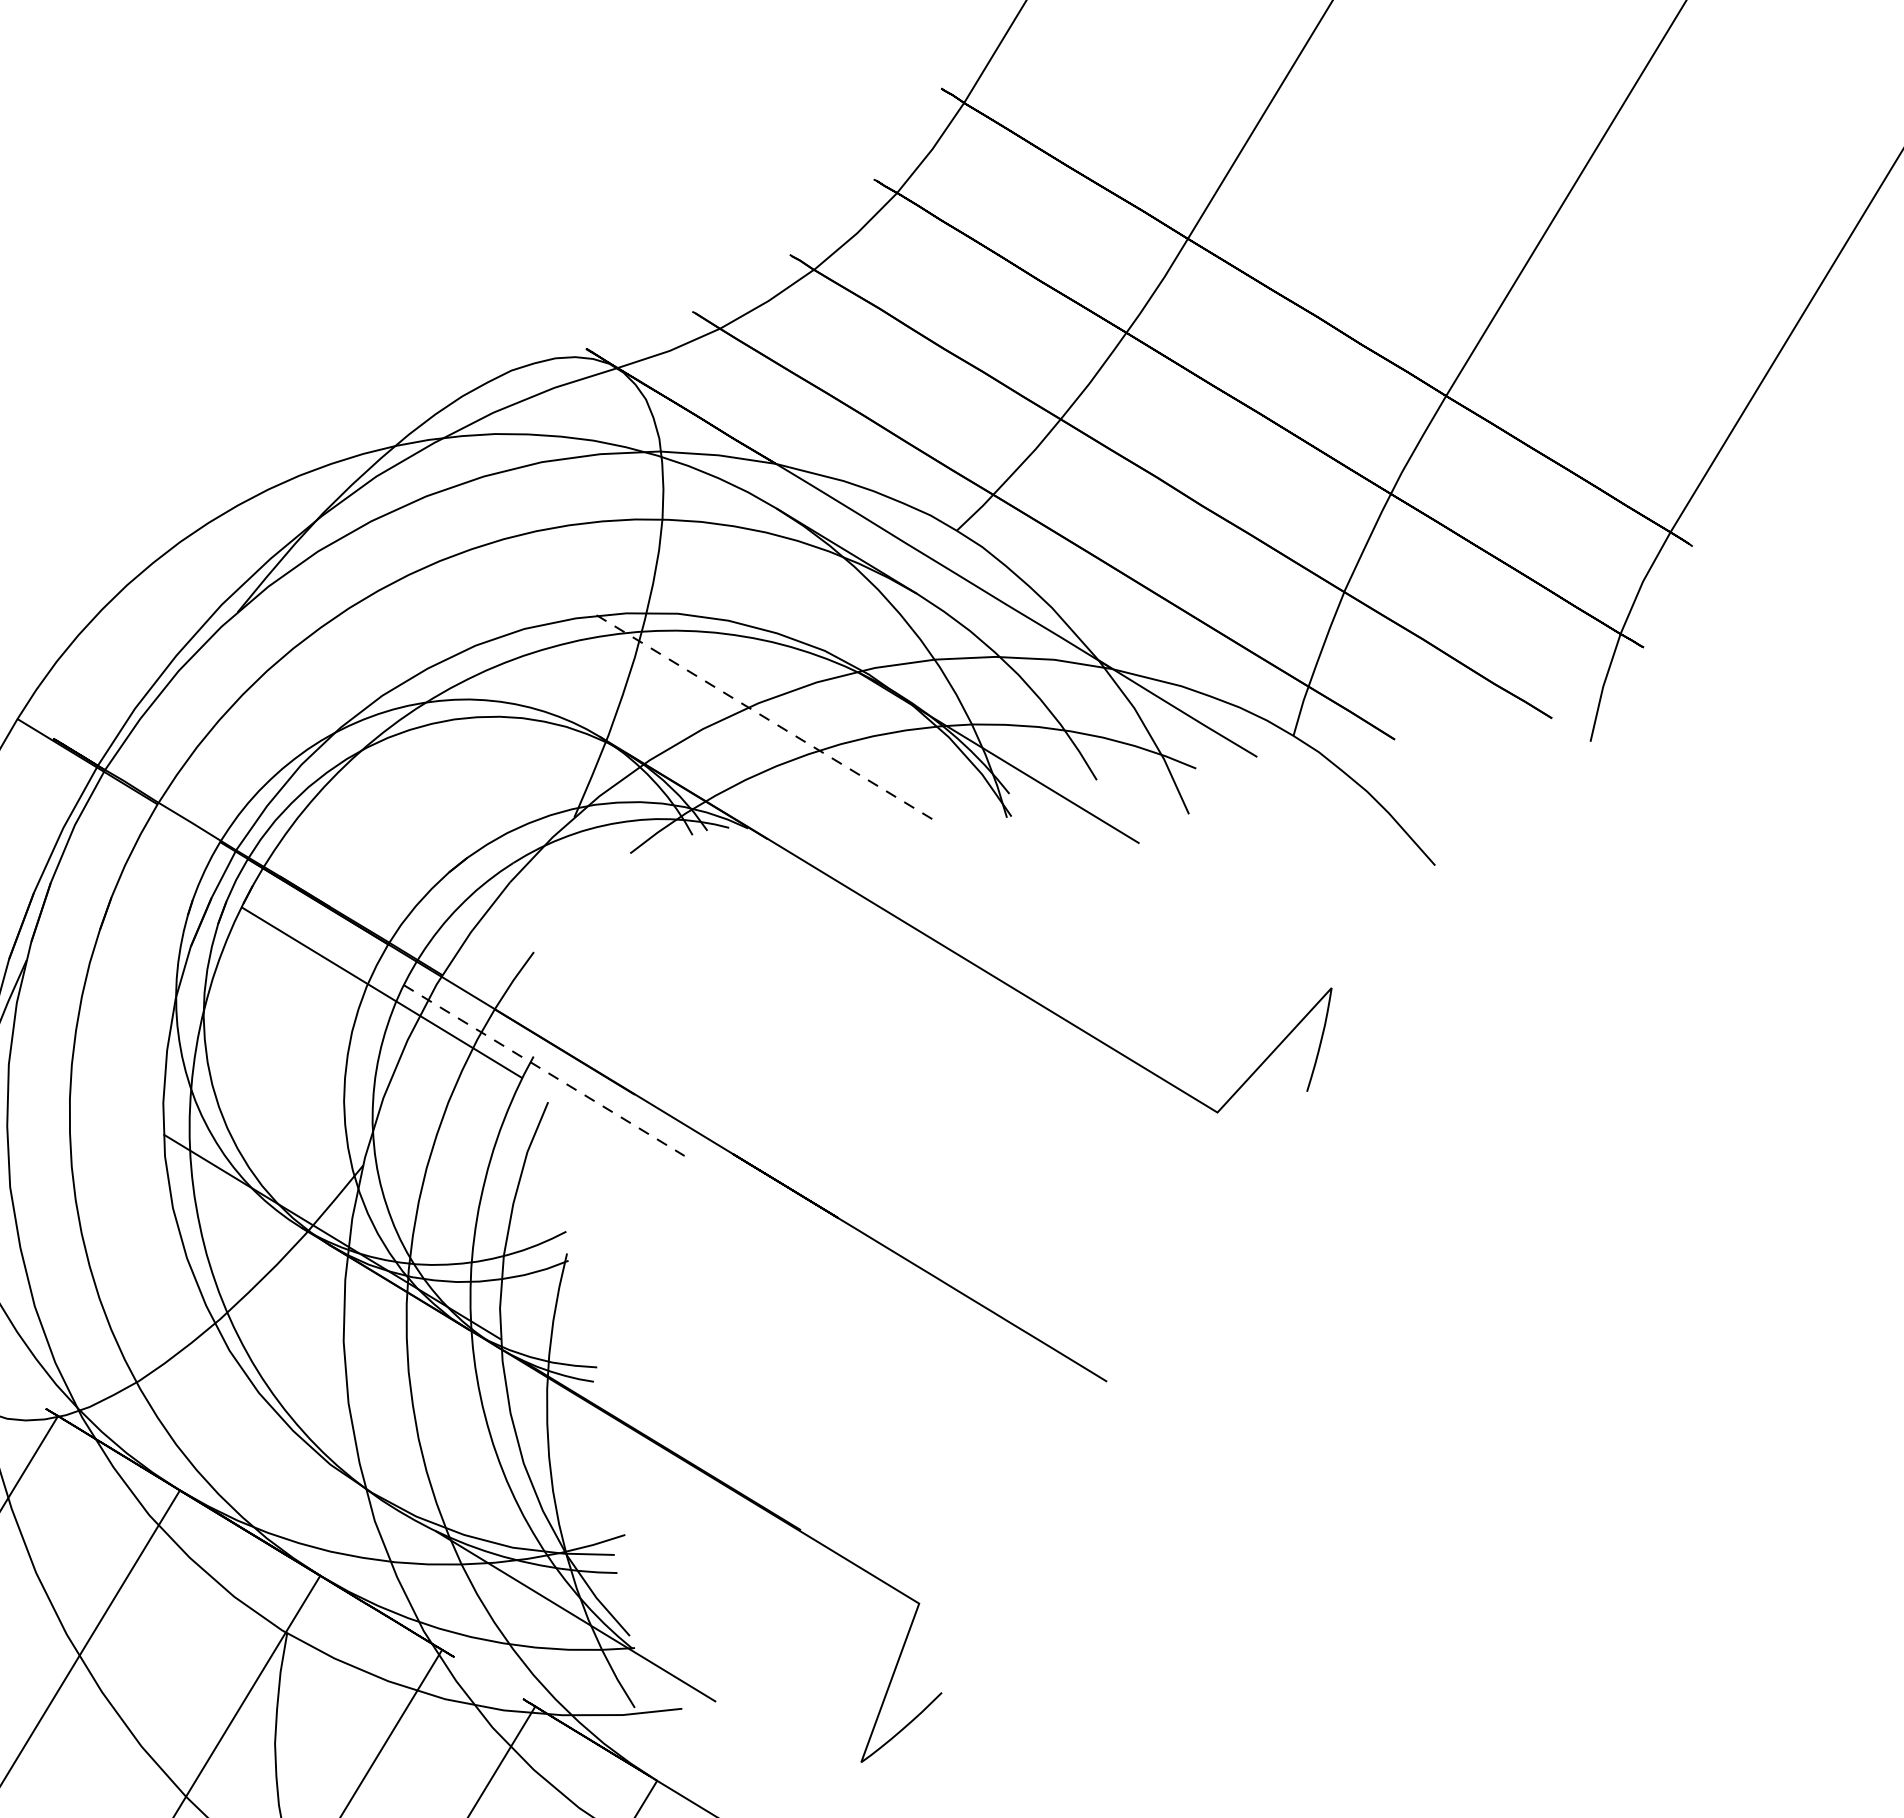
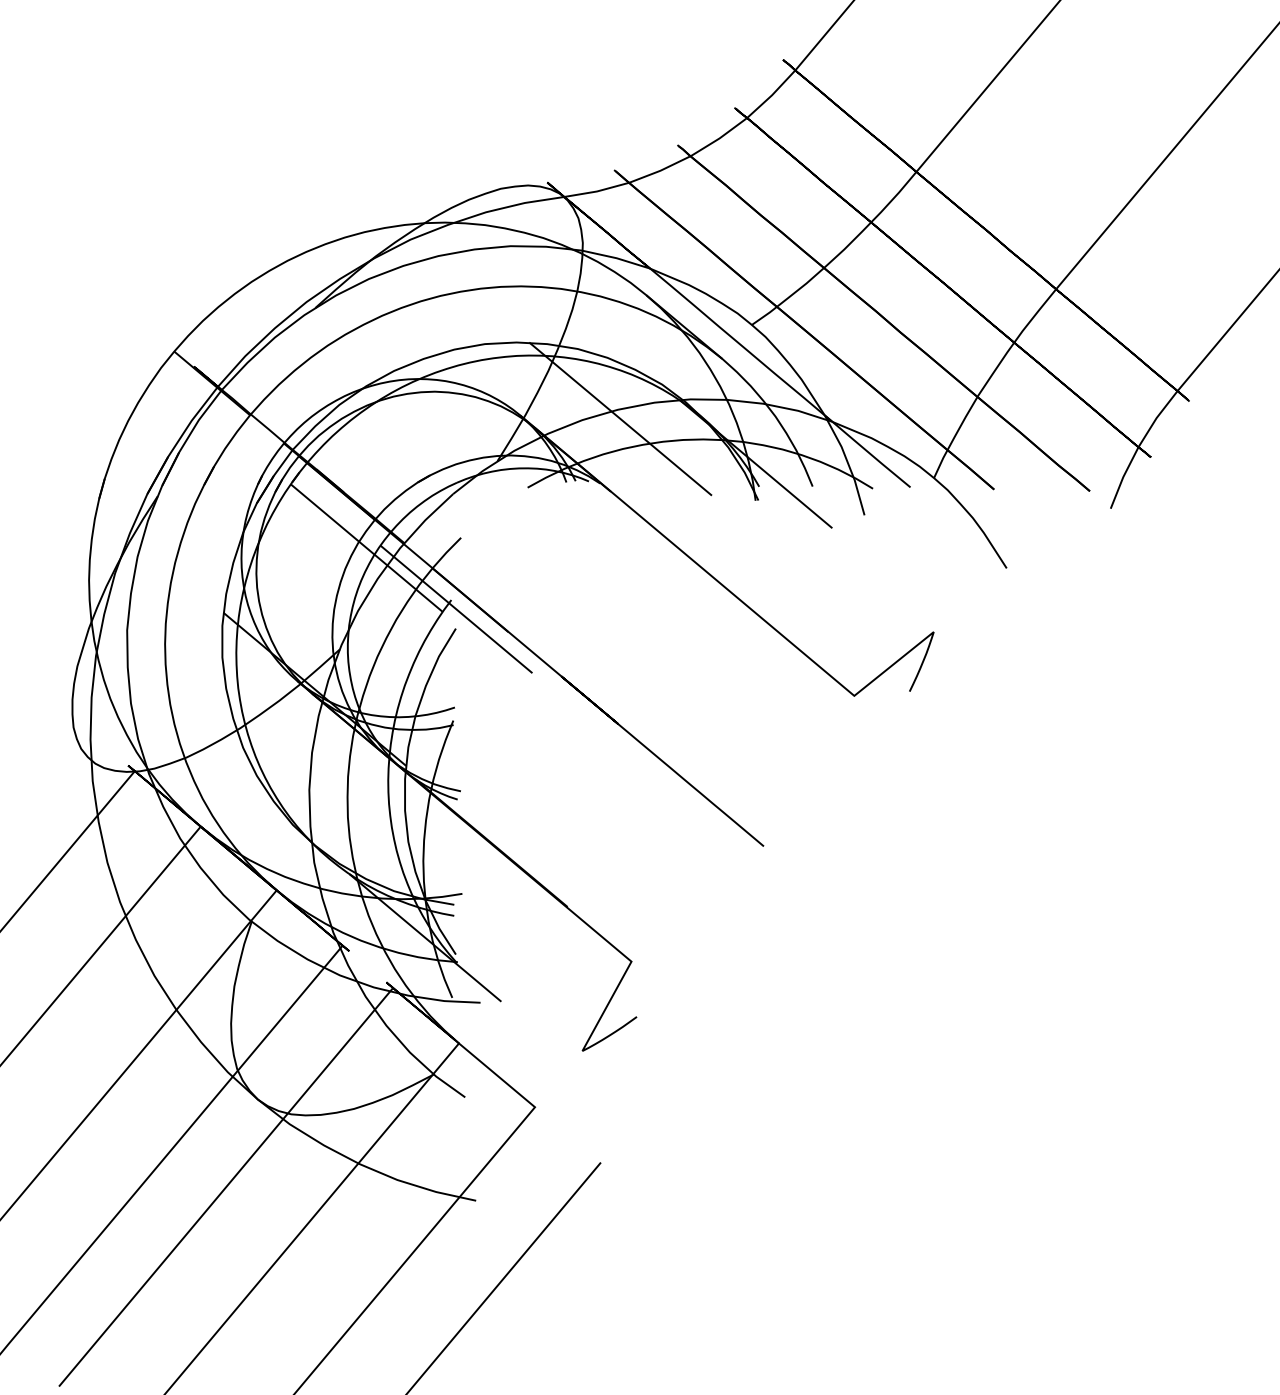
line: (765, 718) -> (620, 419), dashed -> solid
line: (544, 1070) -> (456, 609), dashed -> solid

